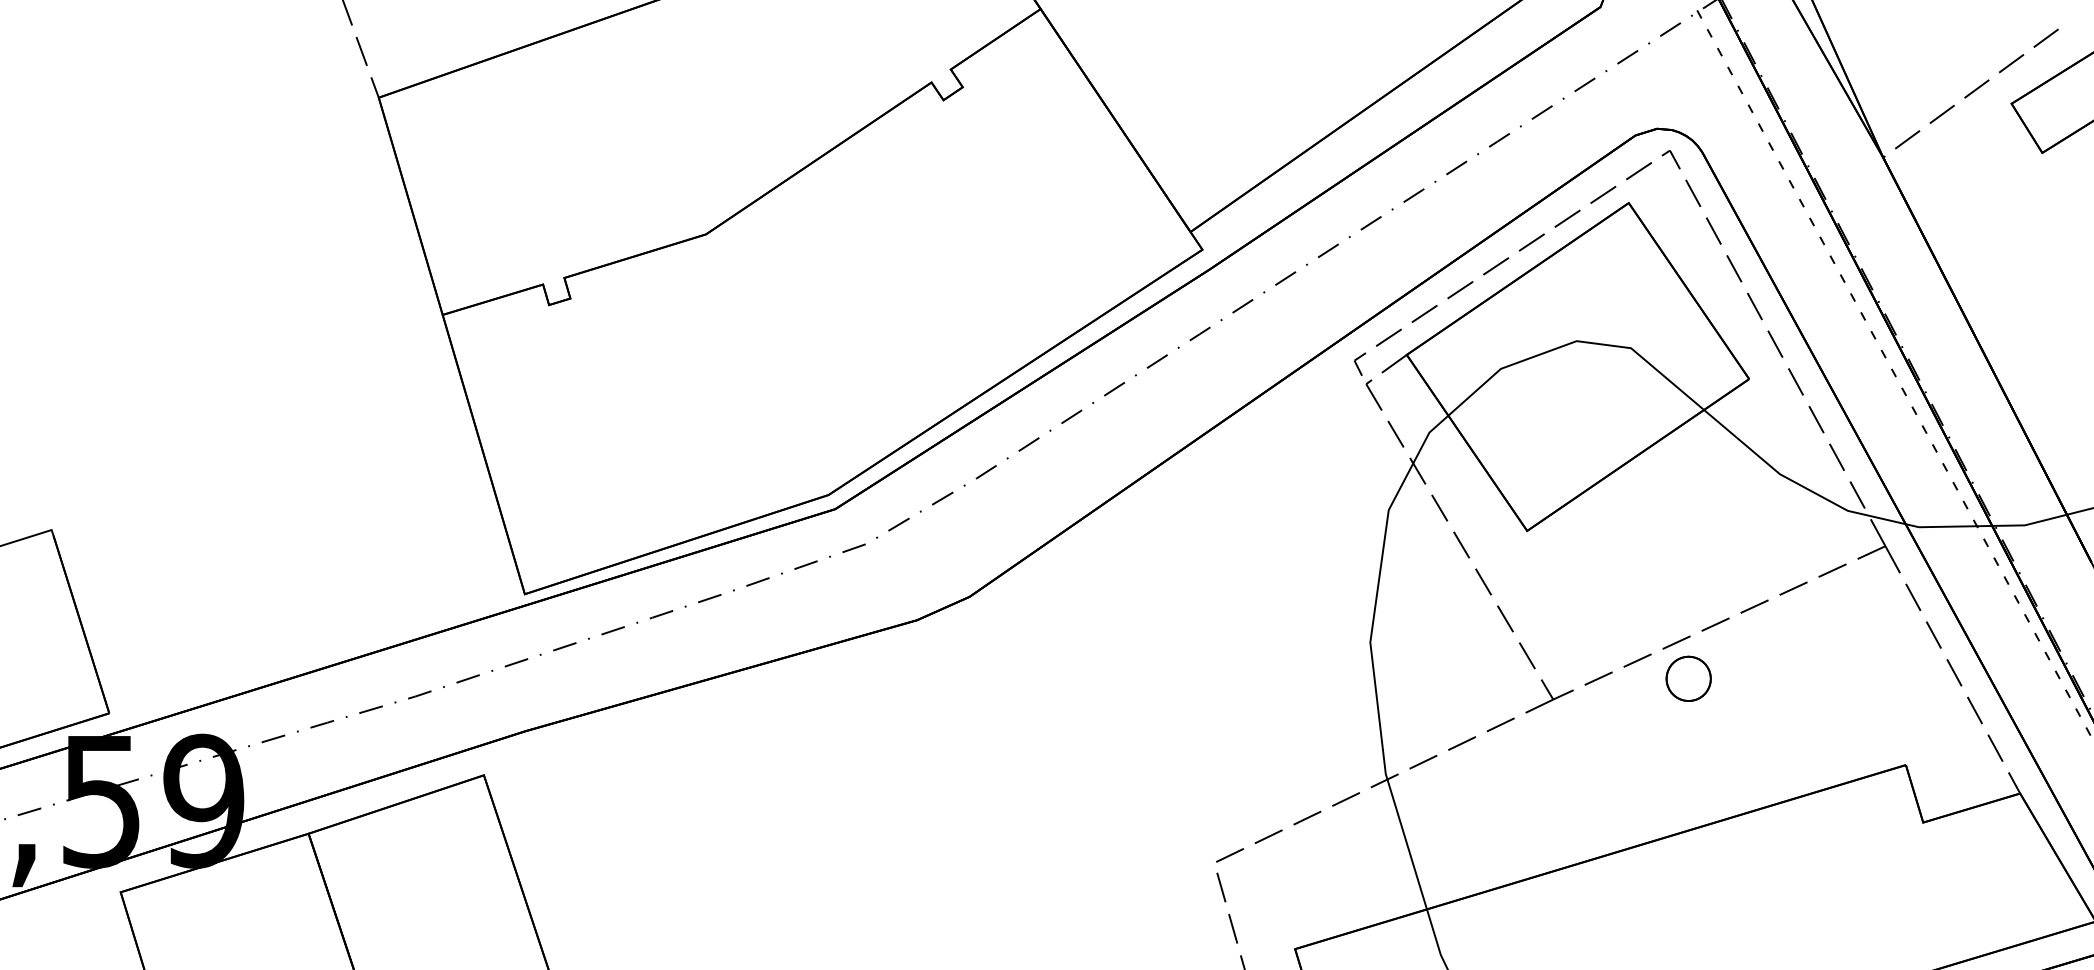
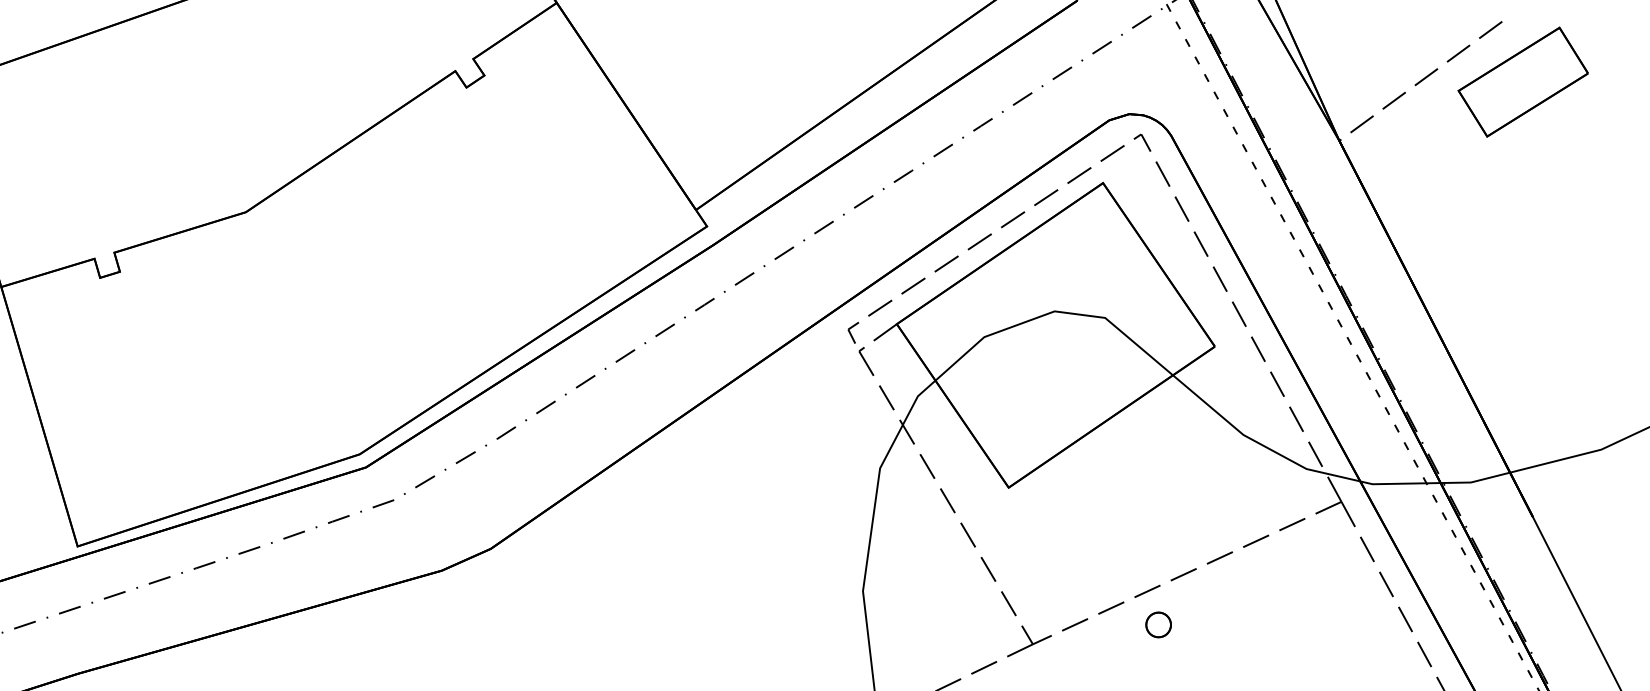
part: (1688, 678) -> (1158, 624), size x0.6

